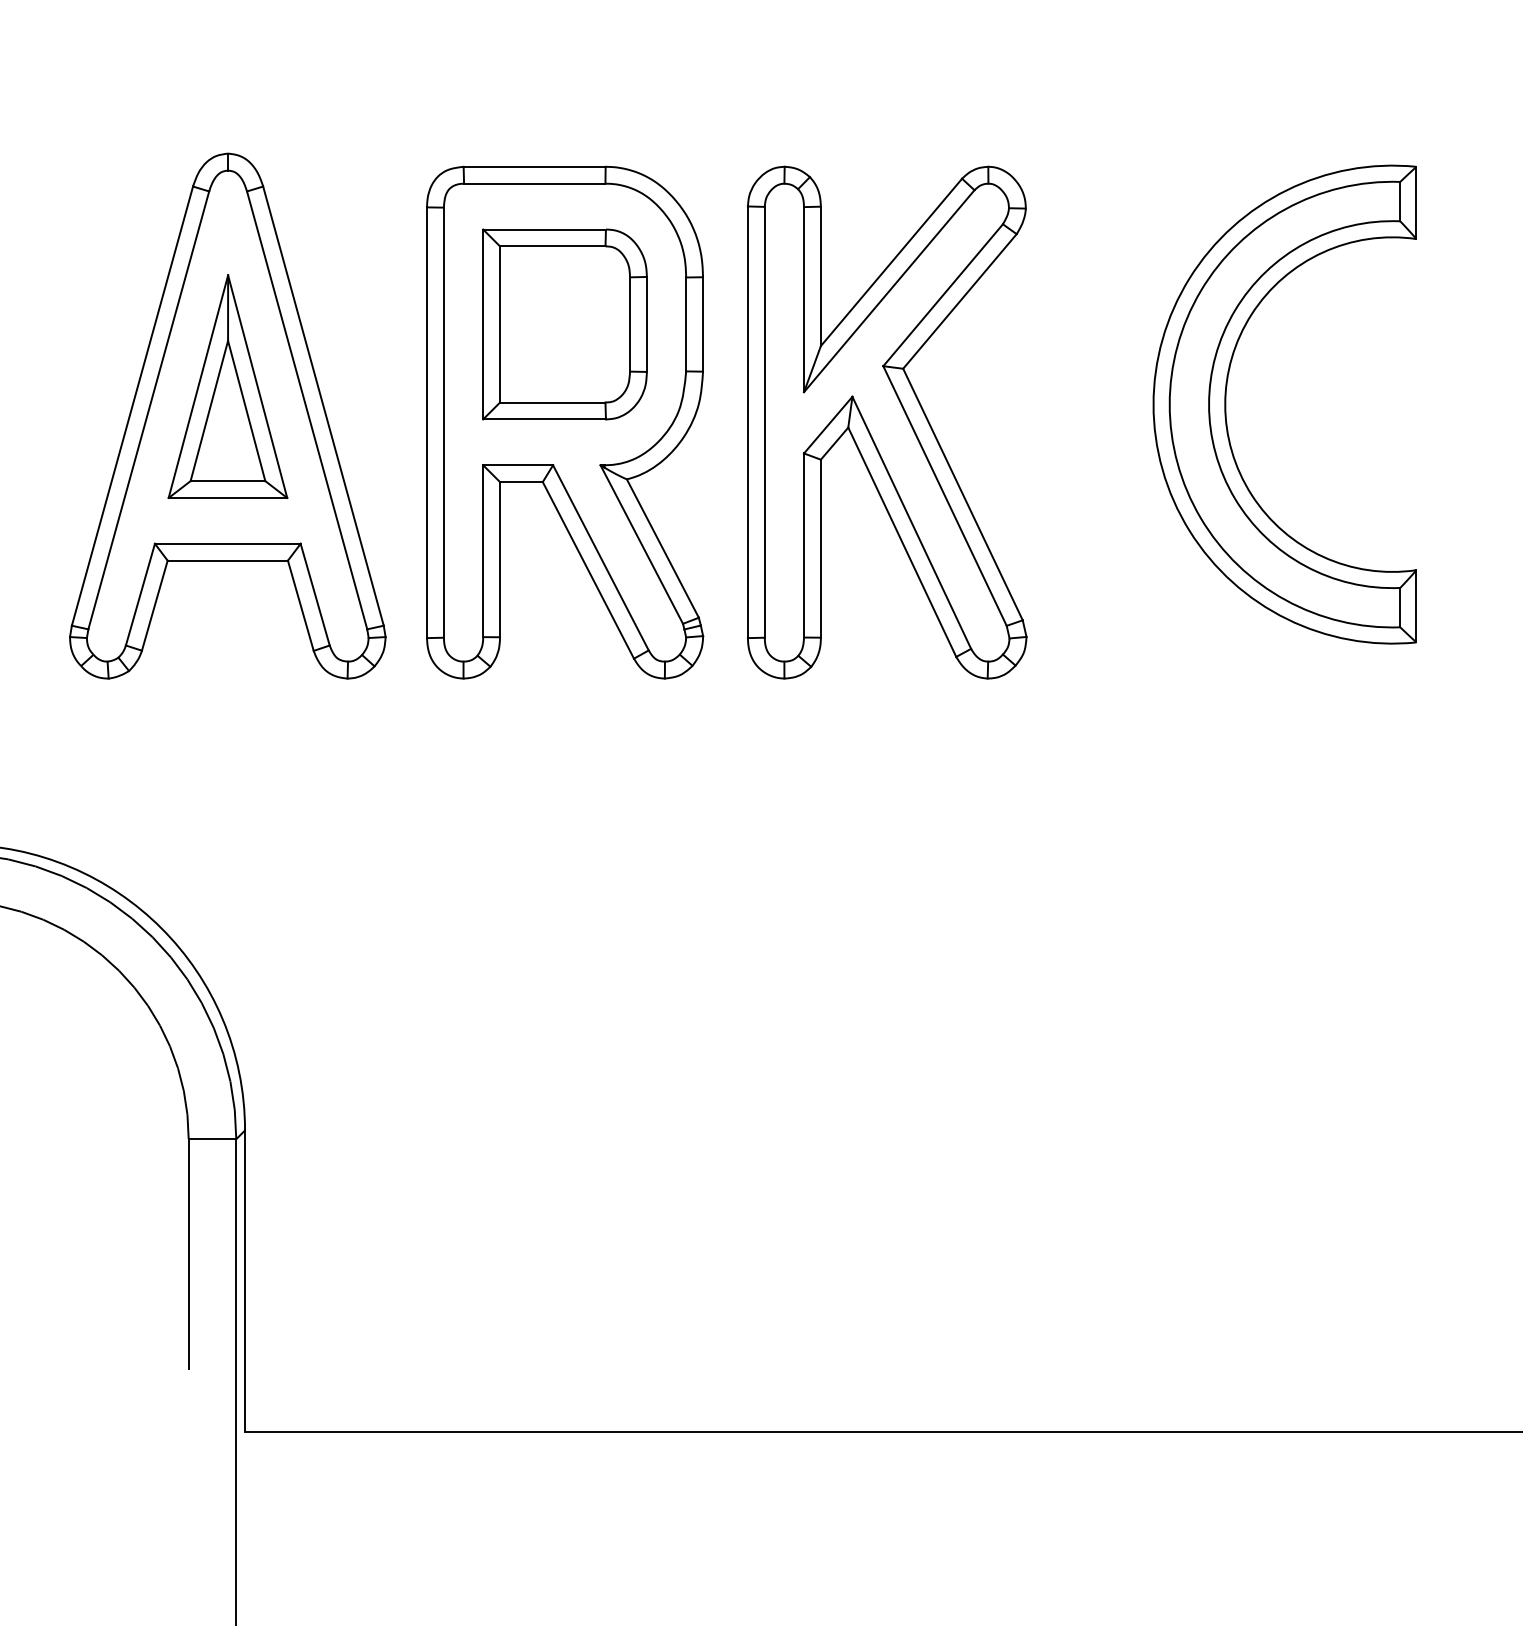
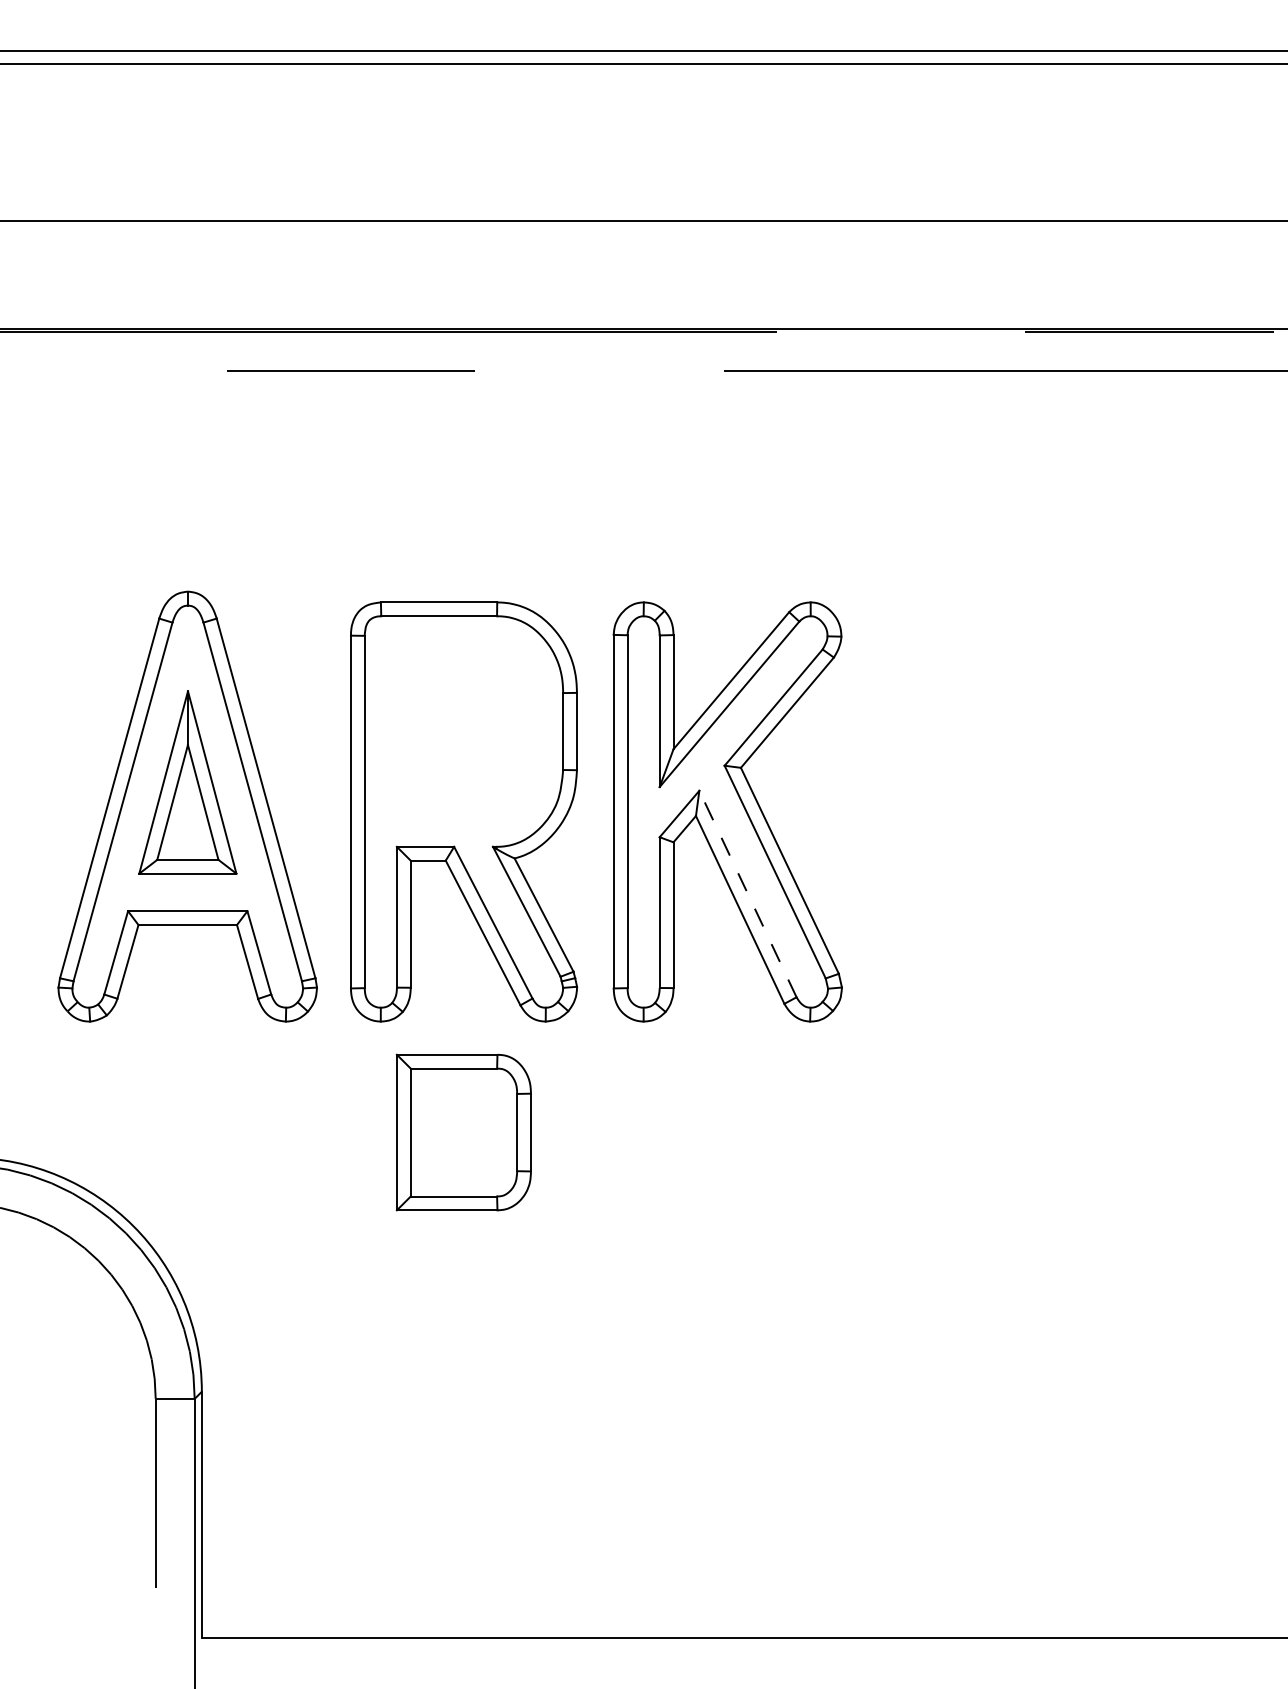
part: (564, 324) -> (463, 1132), moved
part: (1226, 403) -> (1005, 796), removed
line: (911, 522) -> (747, 893), solid -> dashed

